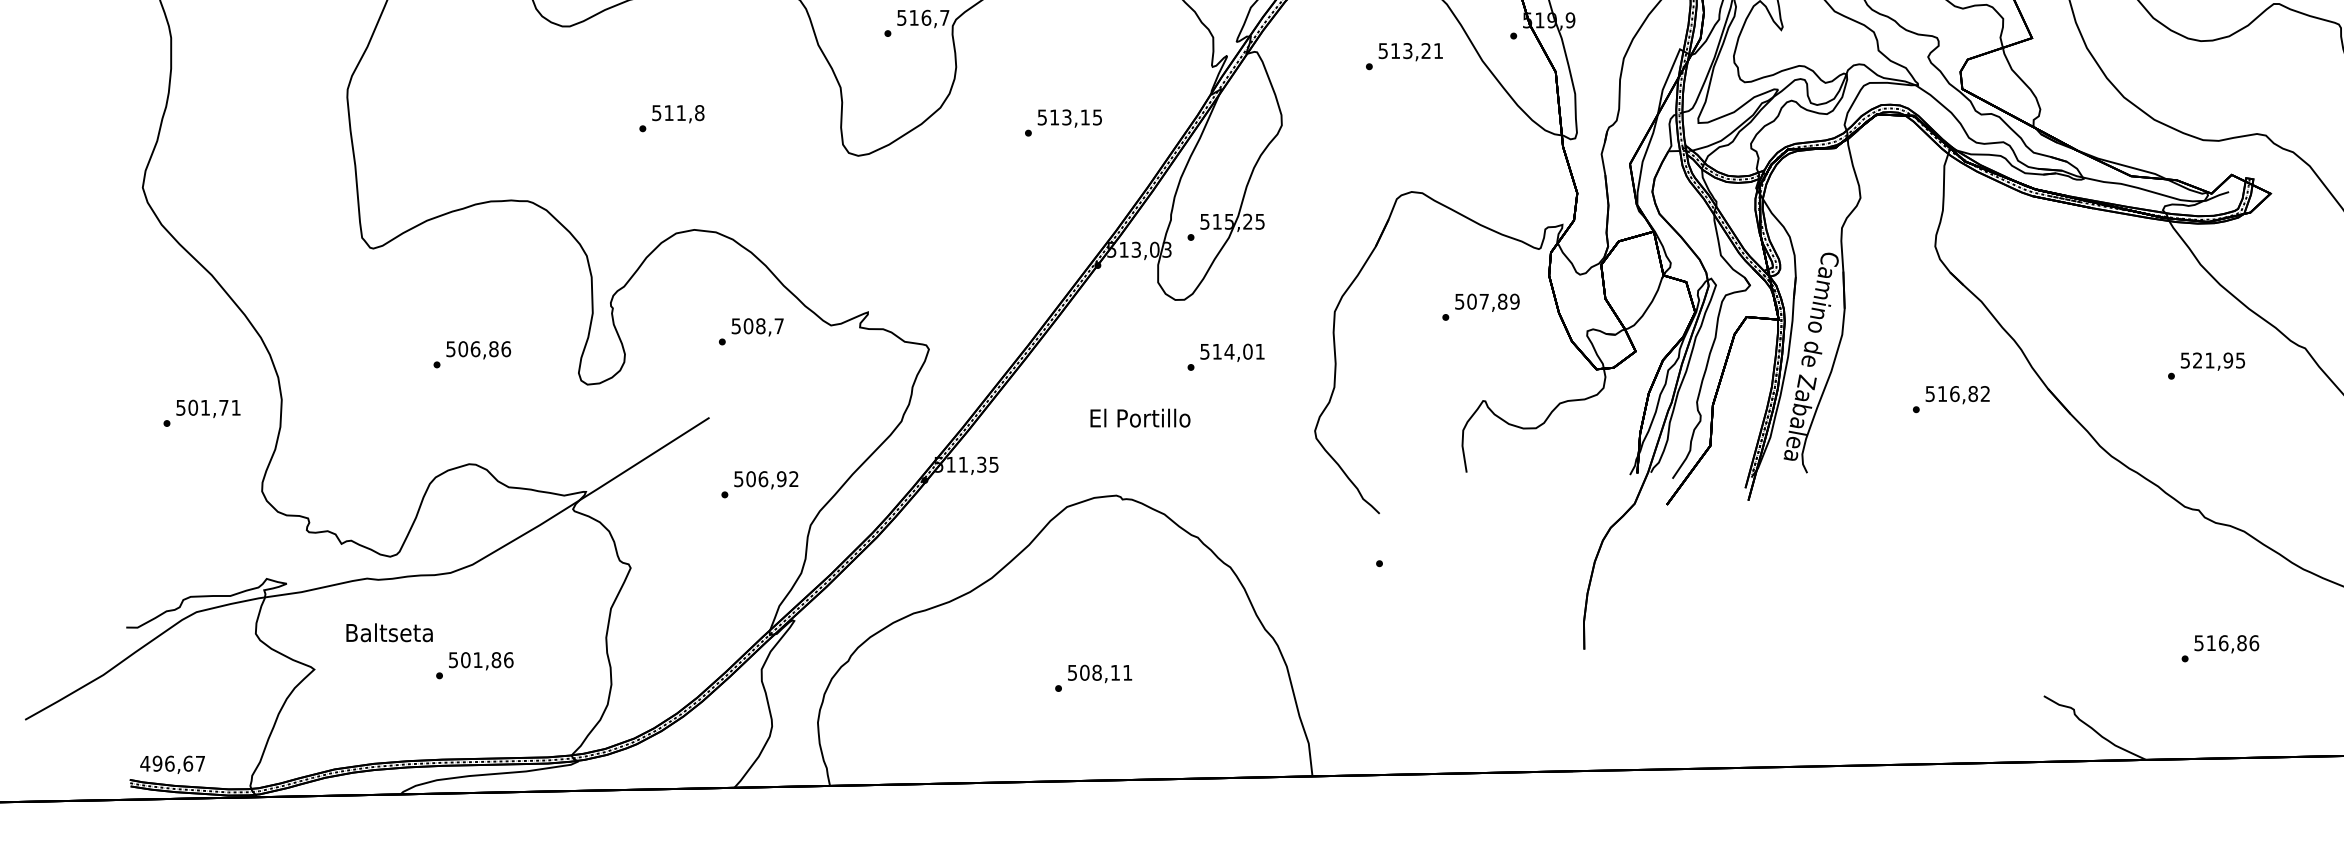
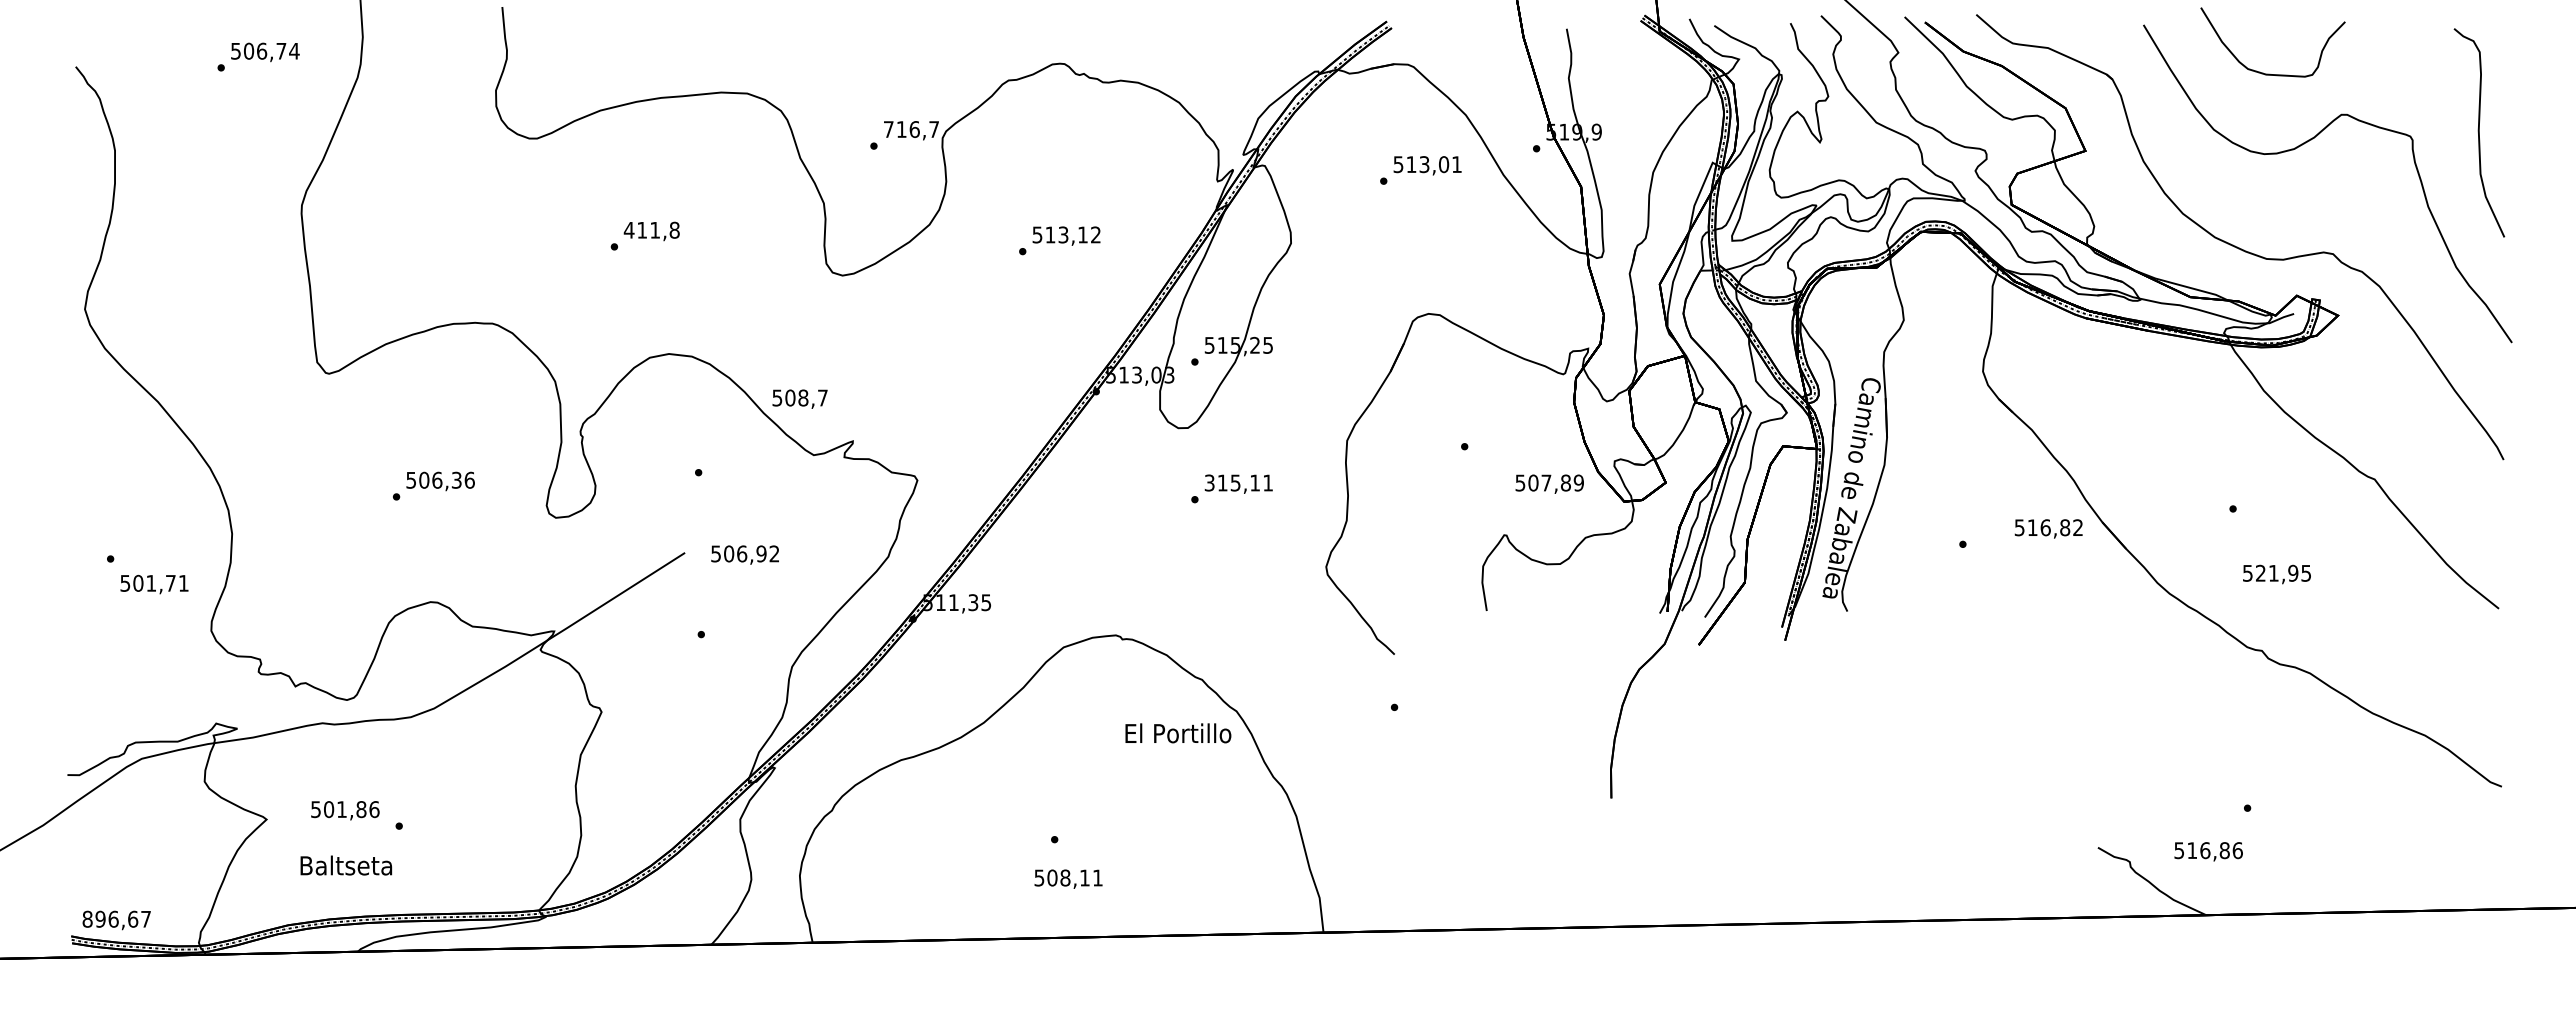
text: (901, 17) -> (888, 129), 516,7 -> 716,7
text: (1426, 50) -> (1444, 164), 513,21 -> 513,01
text: (656, 113) -> (628, 230), 511,8 -> 411,8
text: (1097, 117) -> (1095, 234), 513,15 -> 513,12
text: (1487, 302) -> (1549, 483), moved
text: (757, 326) -> (799, 398), moved
text: (493, 348) -> (456, 479), 506,86 -> 506,36
text: (1226, 351) -> (1232, 482), 514,01 -> 315,11
text: (2212, 361) -> (2276, 574), moved
text: (1957, 394) -> (2048, 528), moved
text: (208, 408) -> (154, 584), moved
text: (1140, 418) -> (1178, 733), moved
text: (765, 479) -> (744, 554), moved
text: (389, 632) -> (346, 865), moved
text: (2226, 644) -> (2208, 851), moved
text: (481, 661) -> (345, 810), moved
text: (1099, 673) -> (1068, 878), moved
text: (145, 763) -> (87, 918), 496,67 -> 896,67

